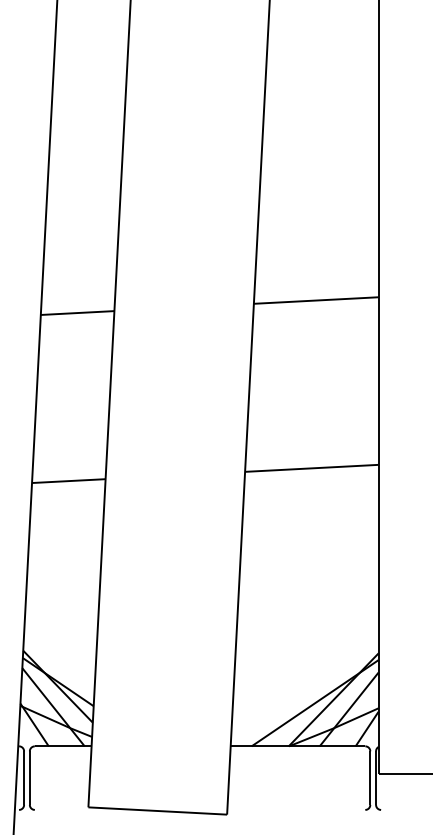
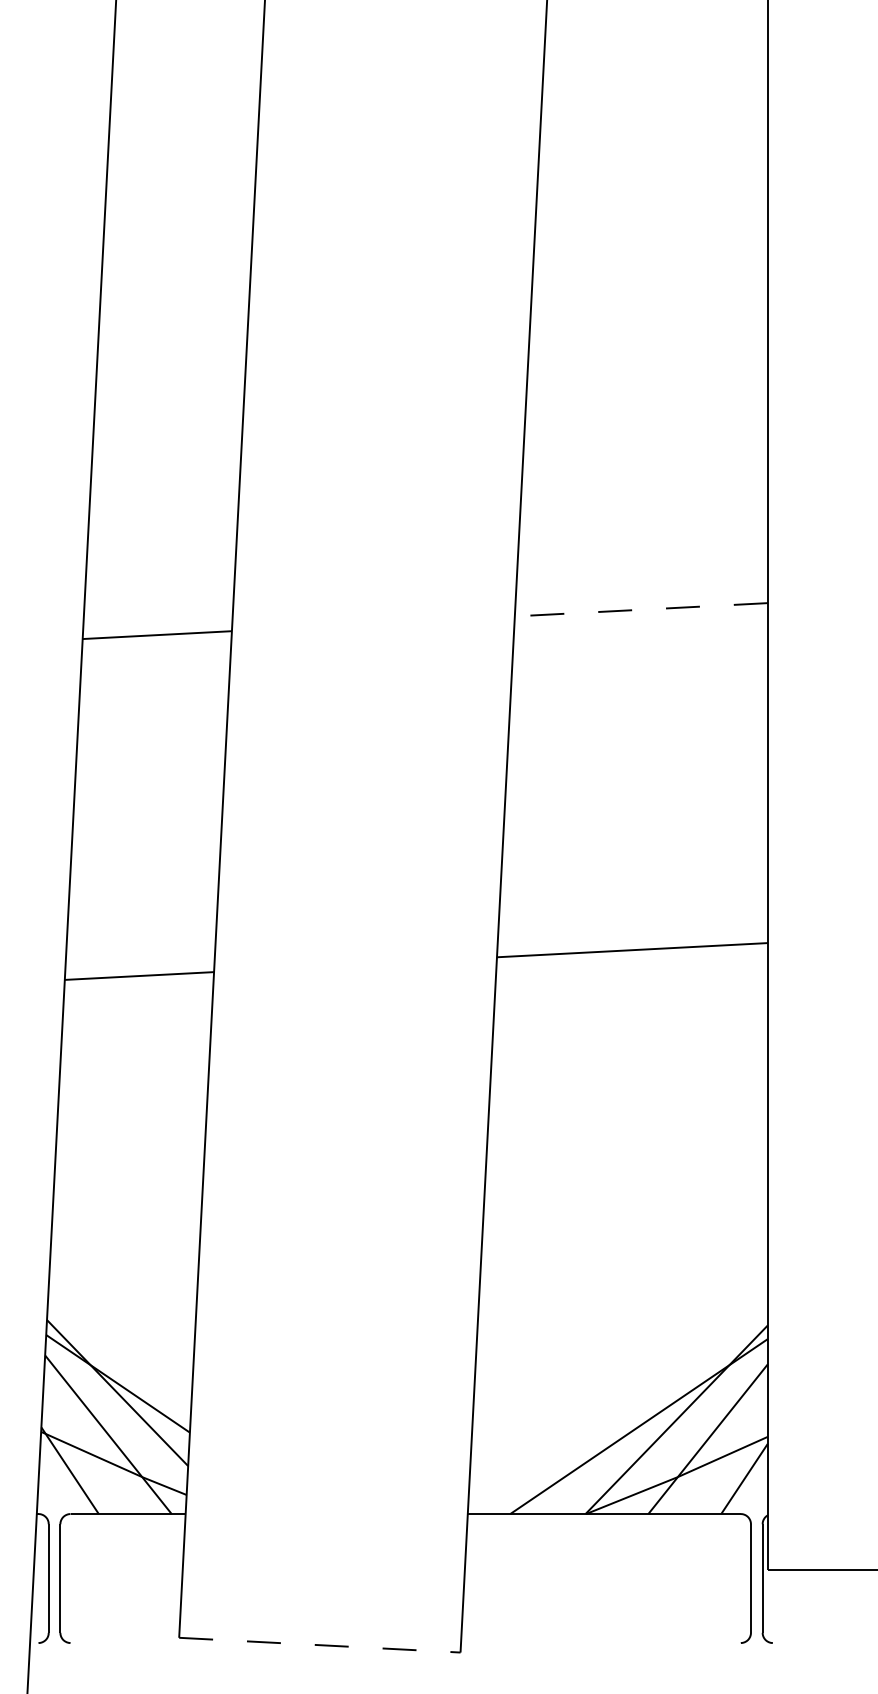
line: (315, 300) -> (639, 609), solid -> dashed
line: (158, 811) -> (321, 1646), solid -> dashed

